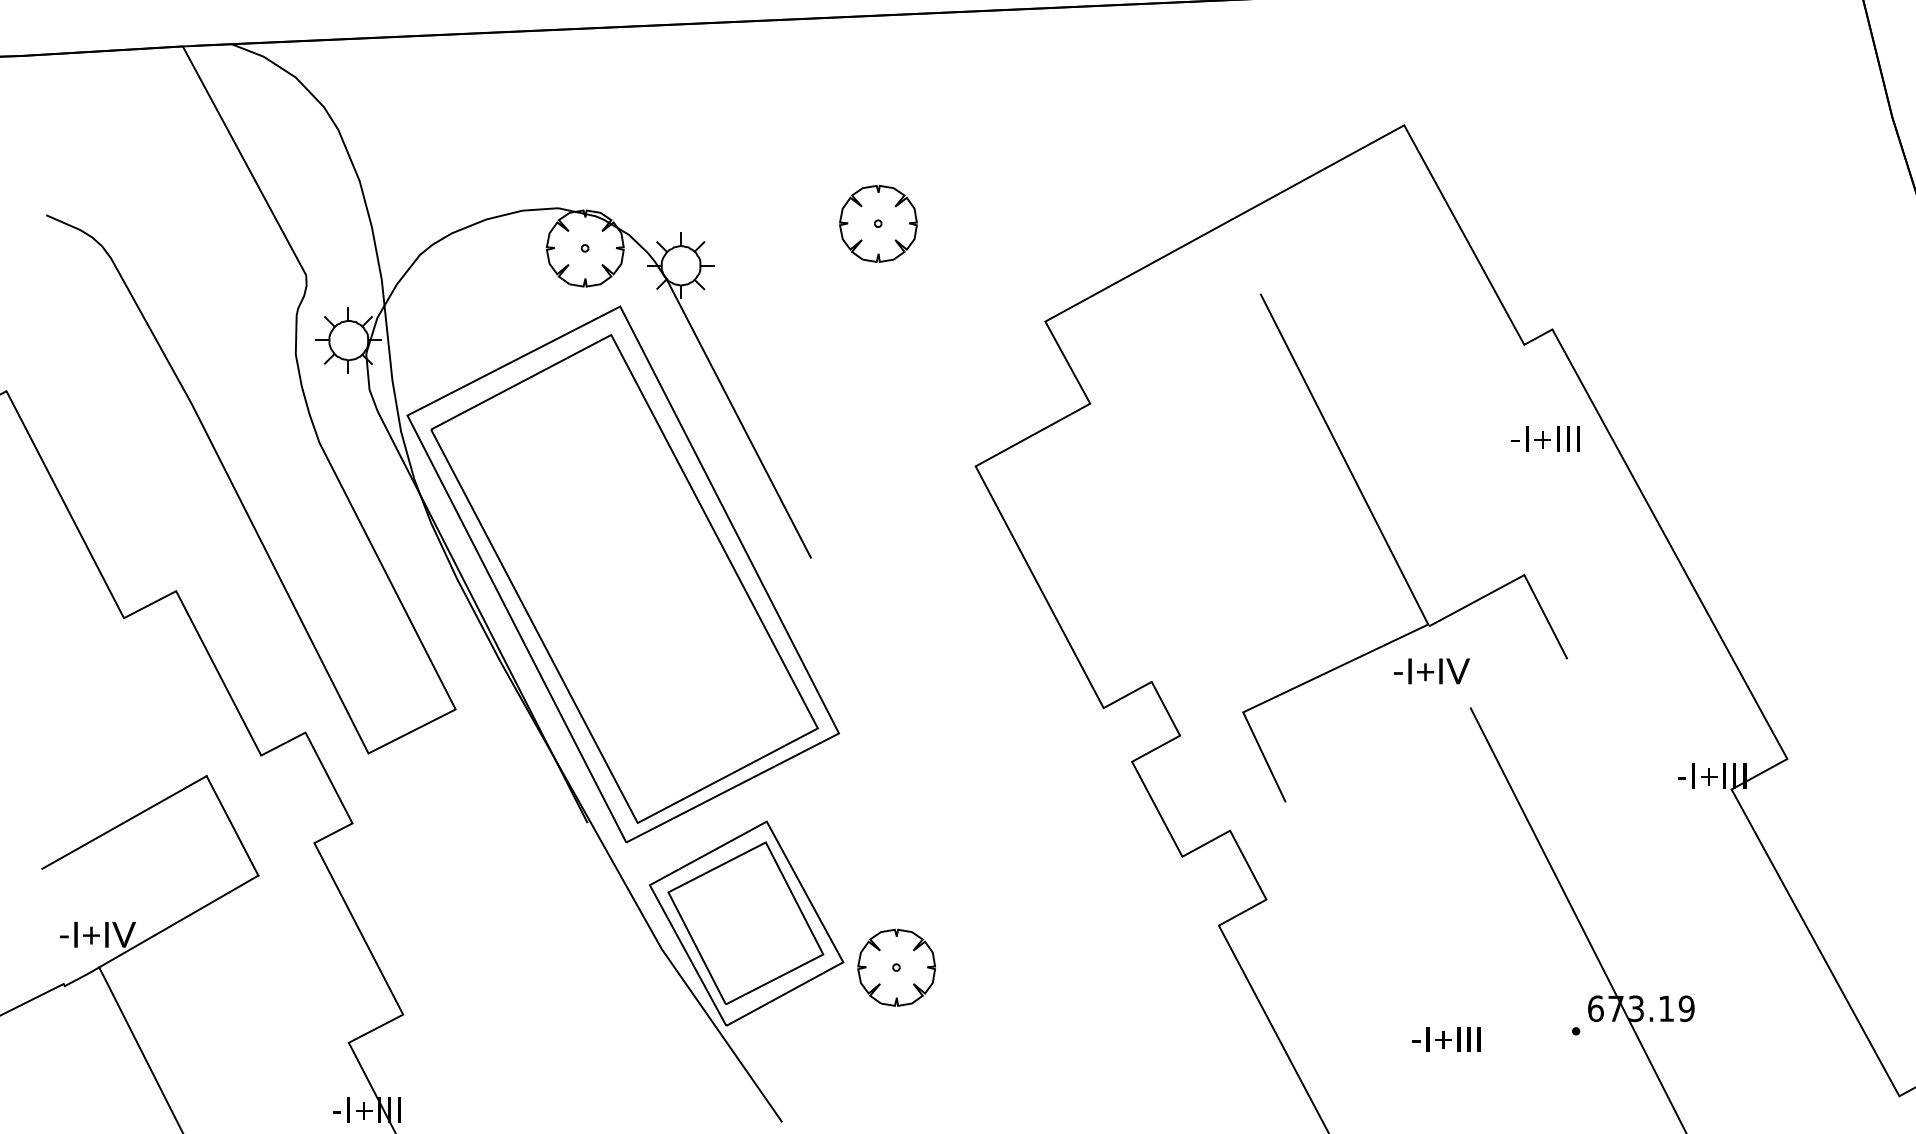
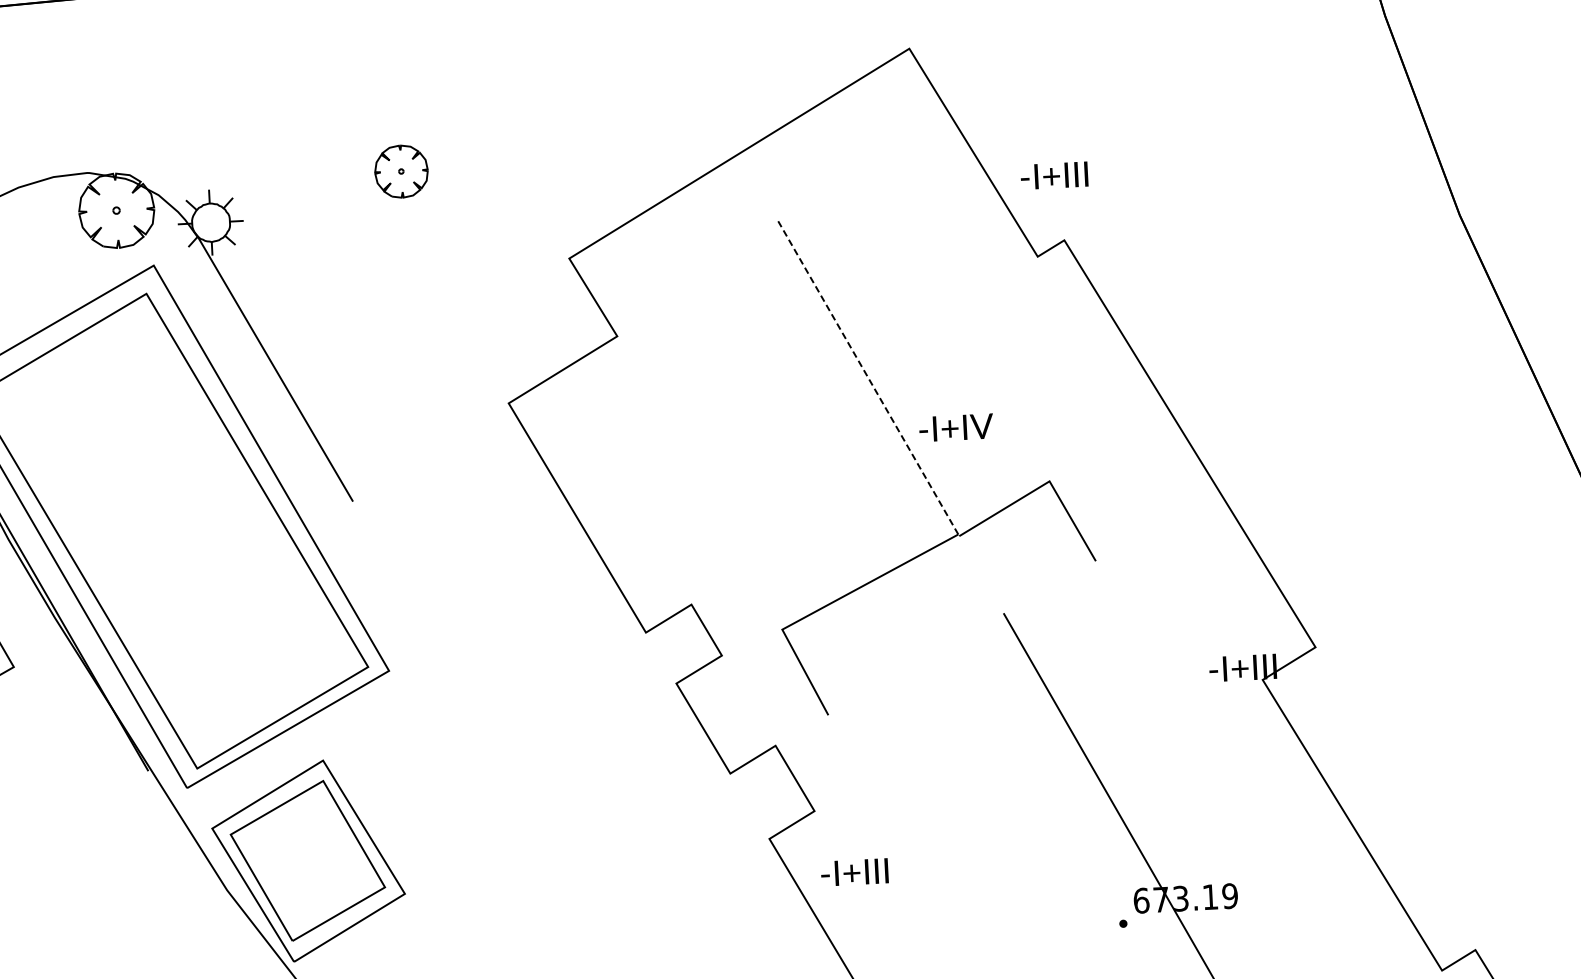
part: (878, 223) -> (401, 171), size x0.7
text: (1545, 438) -> (1054, 175), moved
line: (1344, 459) -> (868, 377), solid -> dashed
text: (1431, 671) -> (955, 427), moved
part: (896, 967) -> (457, 896), removed
text: (1446, 1039) -> (854, 872), moved

